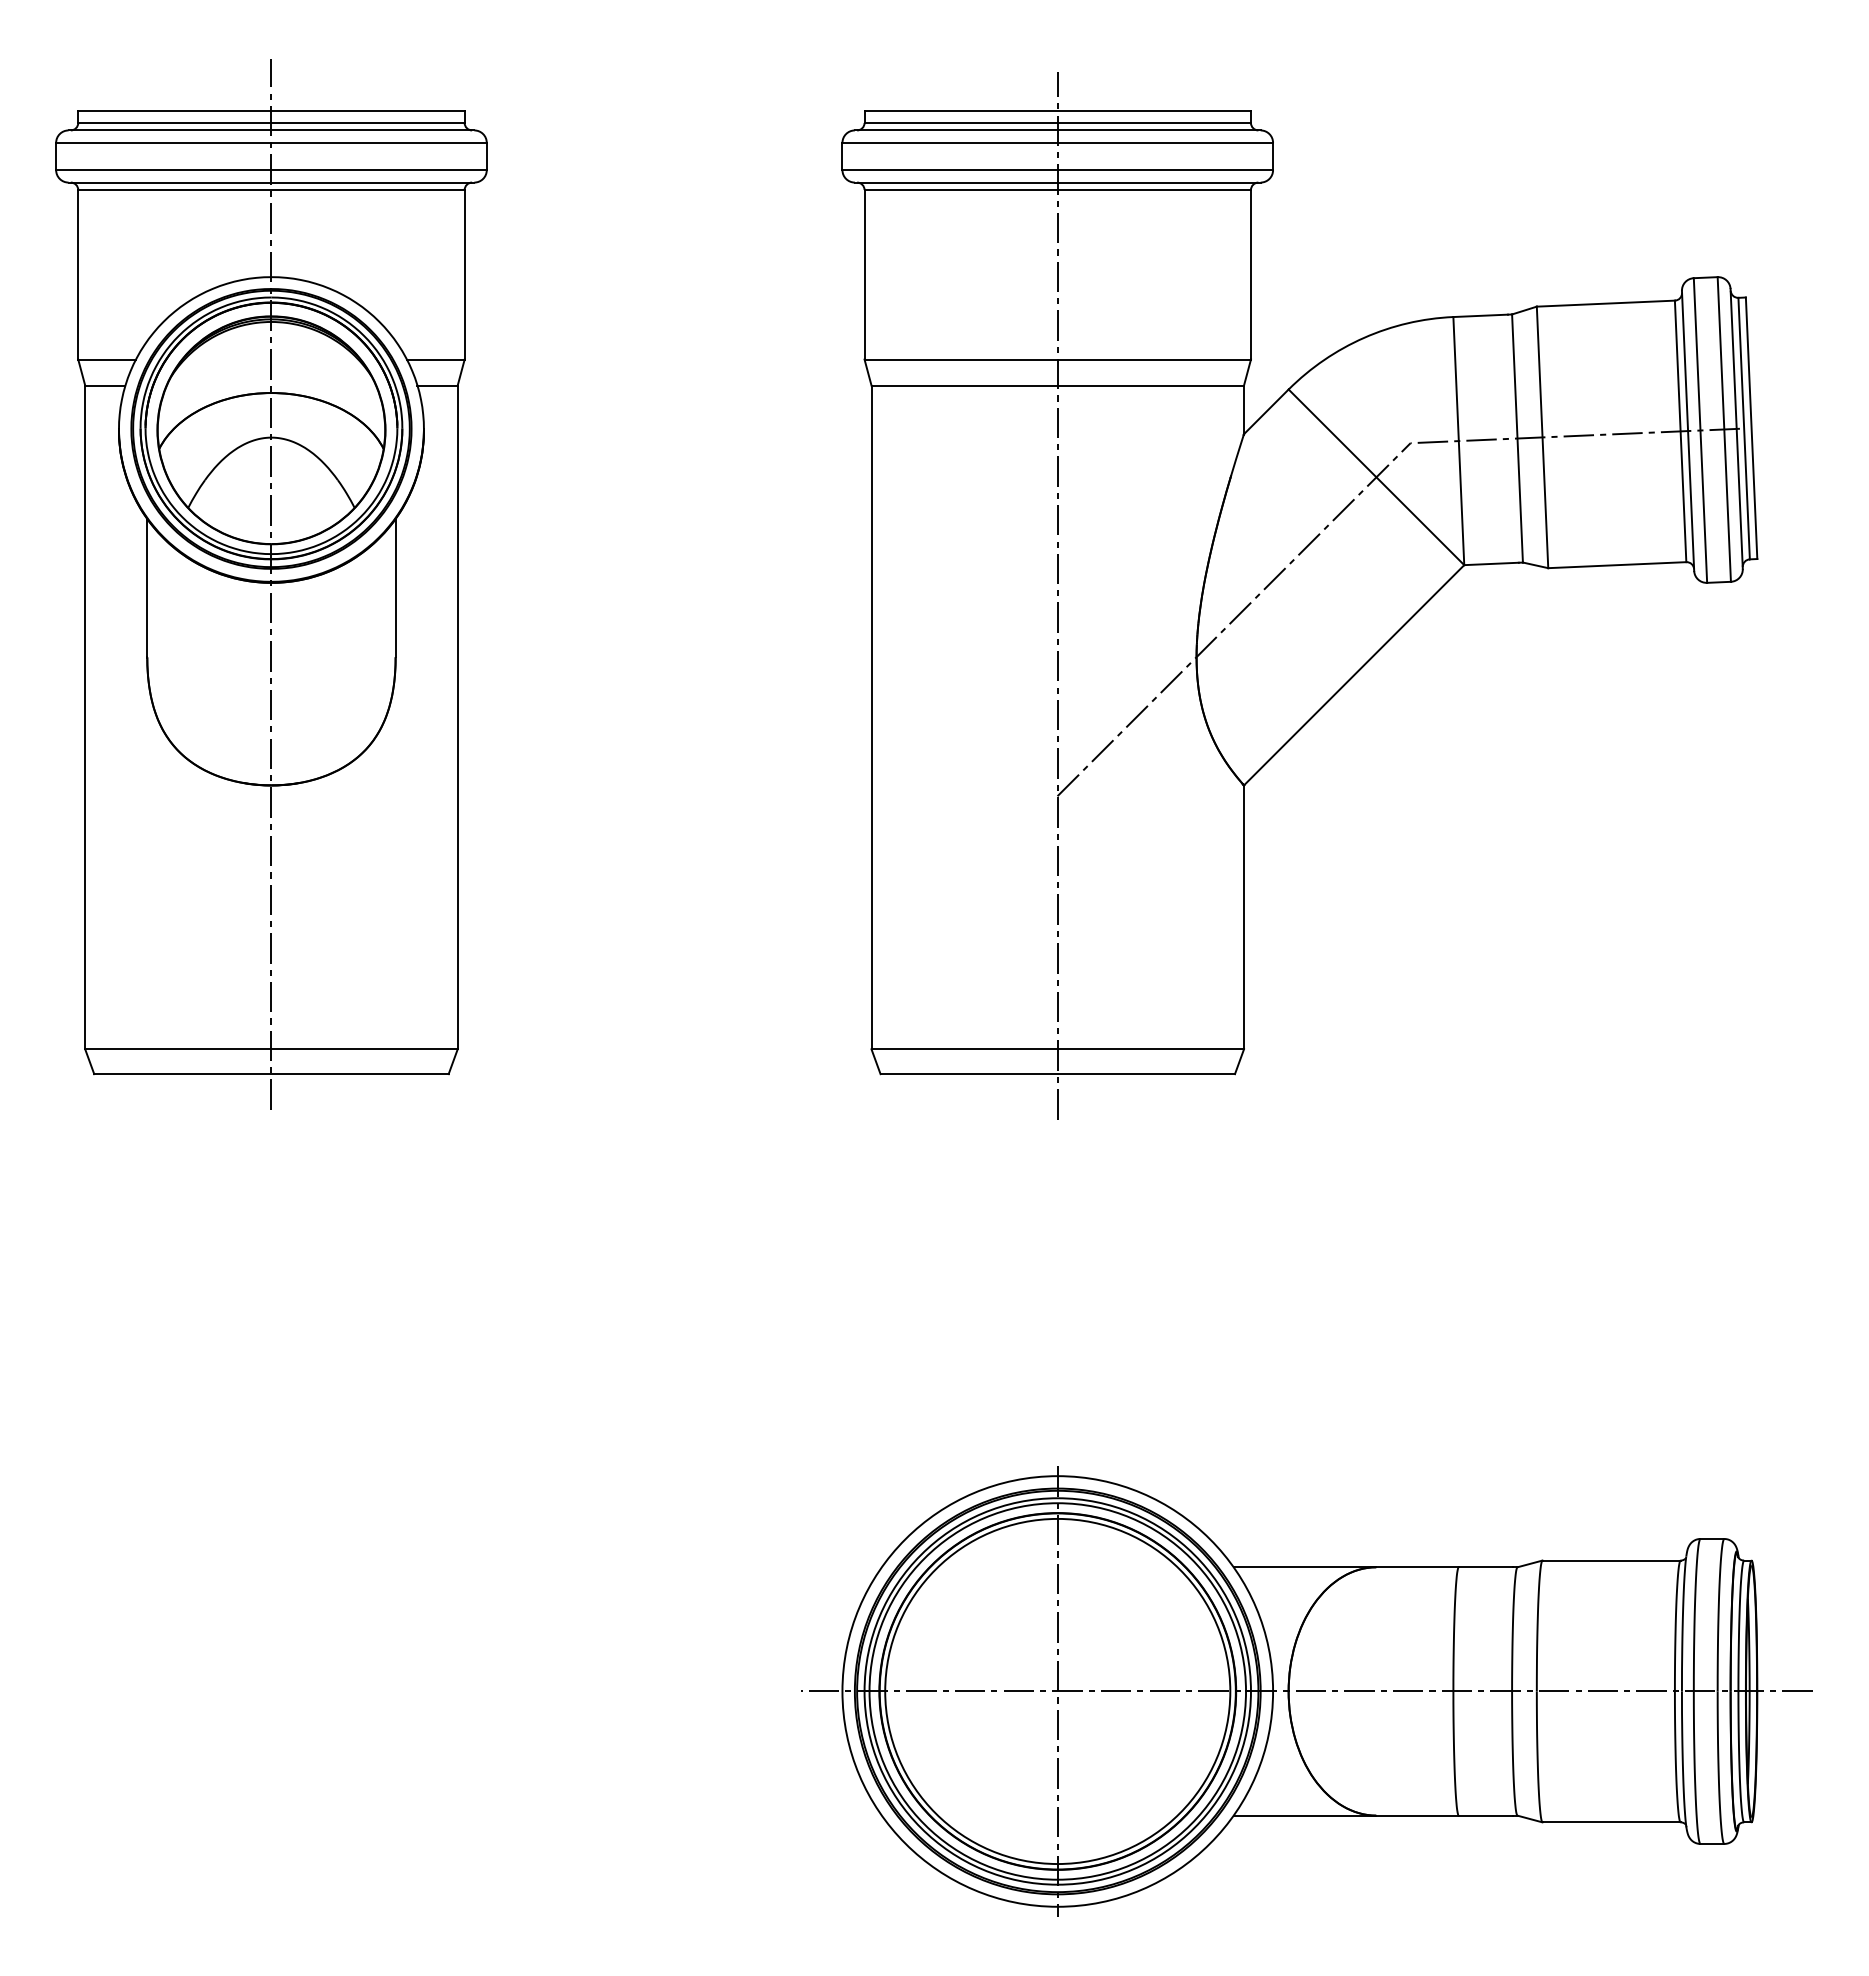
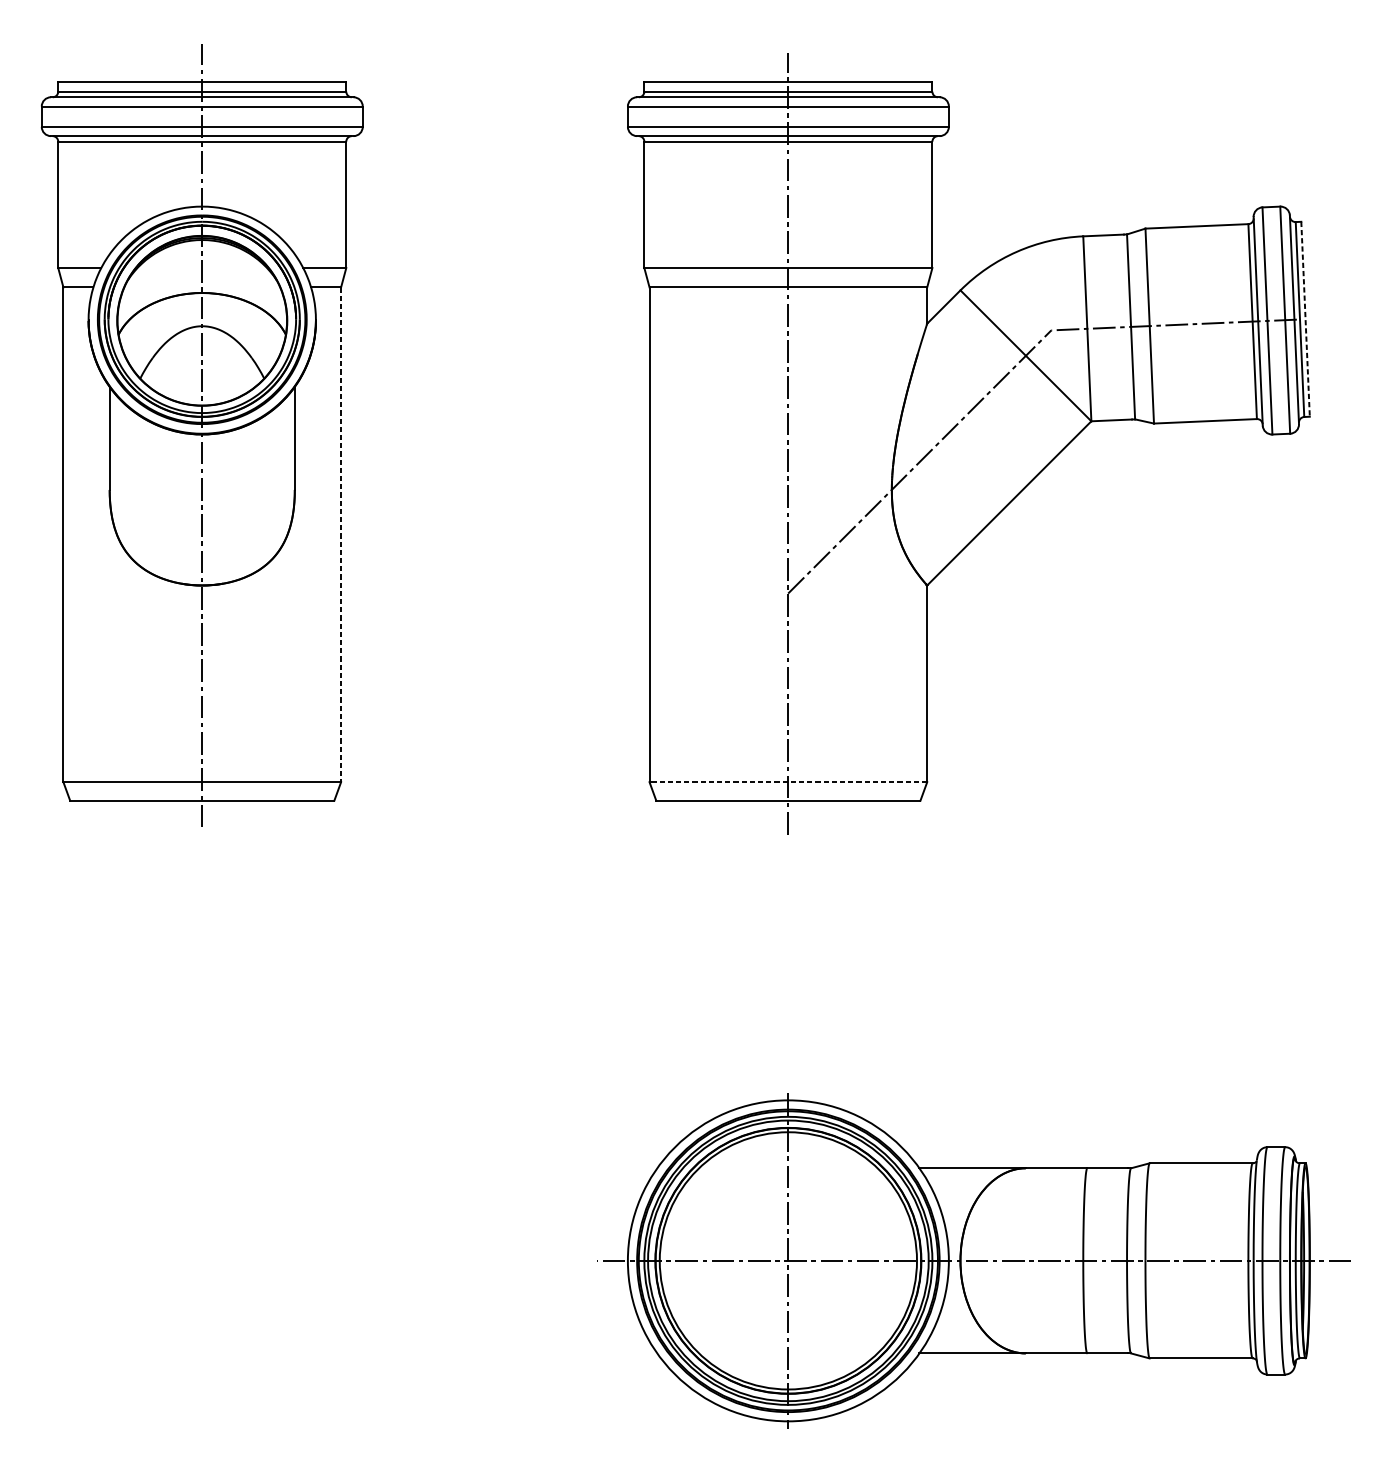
line: (1751, 428) -> (1305, 319), solid -> dashed
line: (457, 717) -> (340, 534), solid -> dashed
line: (1057, 1049) -> (788, 782), solid -> dashed

